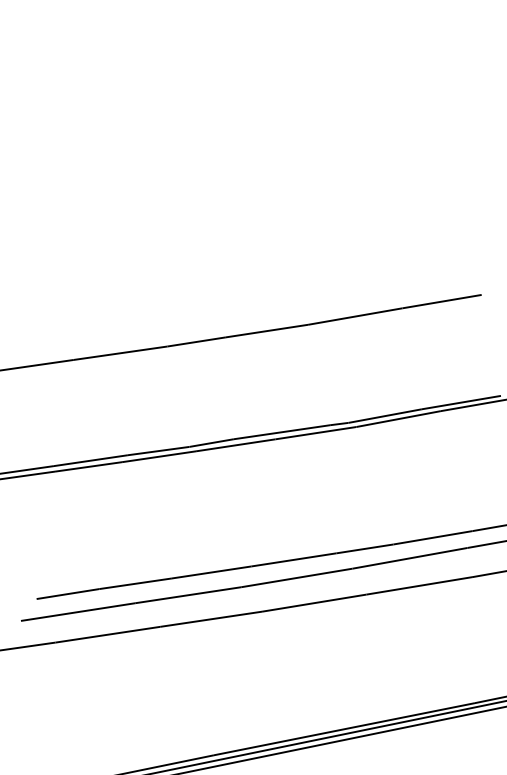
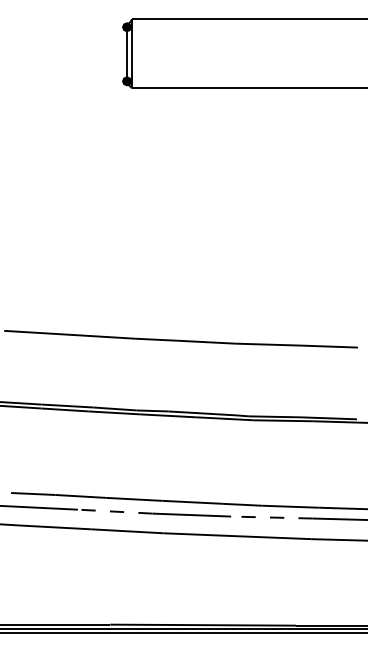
line: (409, 558) -> (271, 517), solid -> dashed
line: (187, 595) -> (114, 511), solid -> dashed

